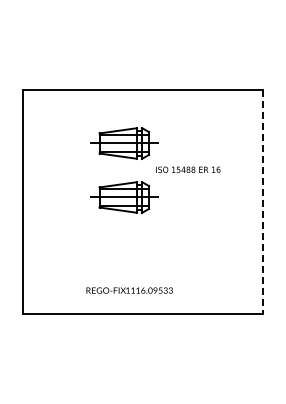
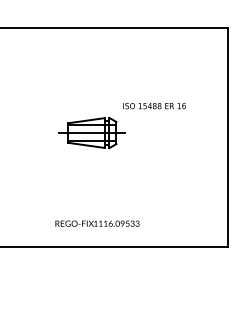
part: (124, 143) -> (92, 80), removed
line: (263, 202) -> (227, 137), dashed -> solid

